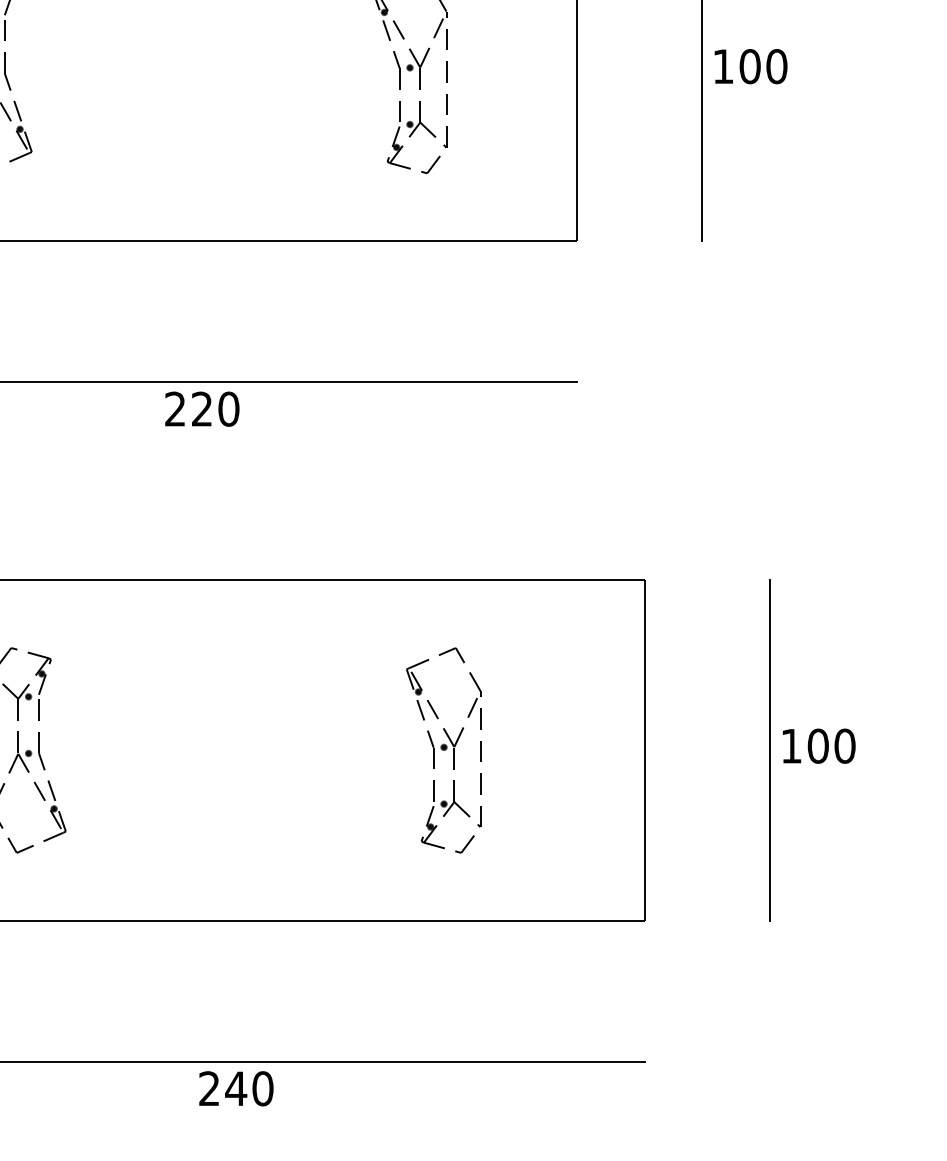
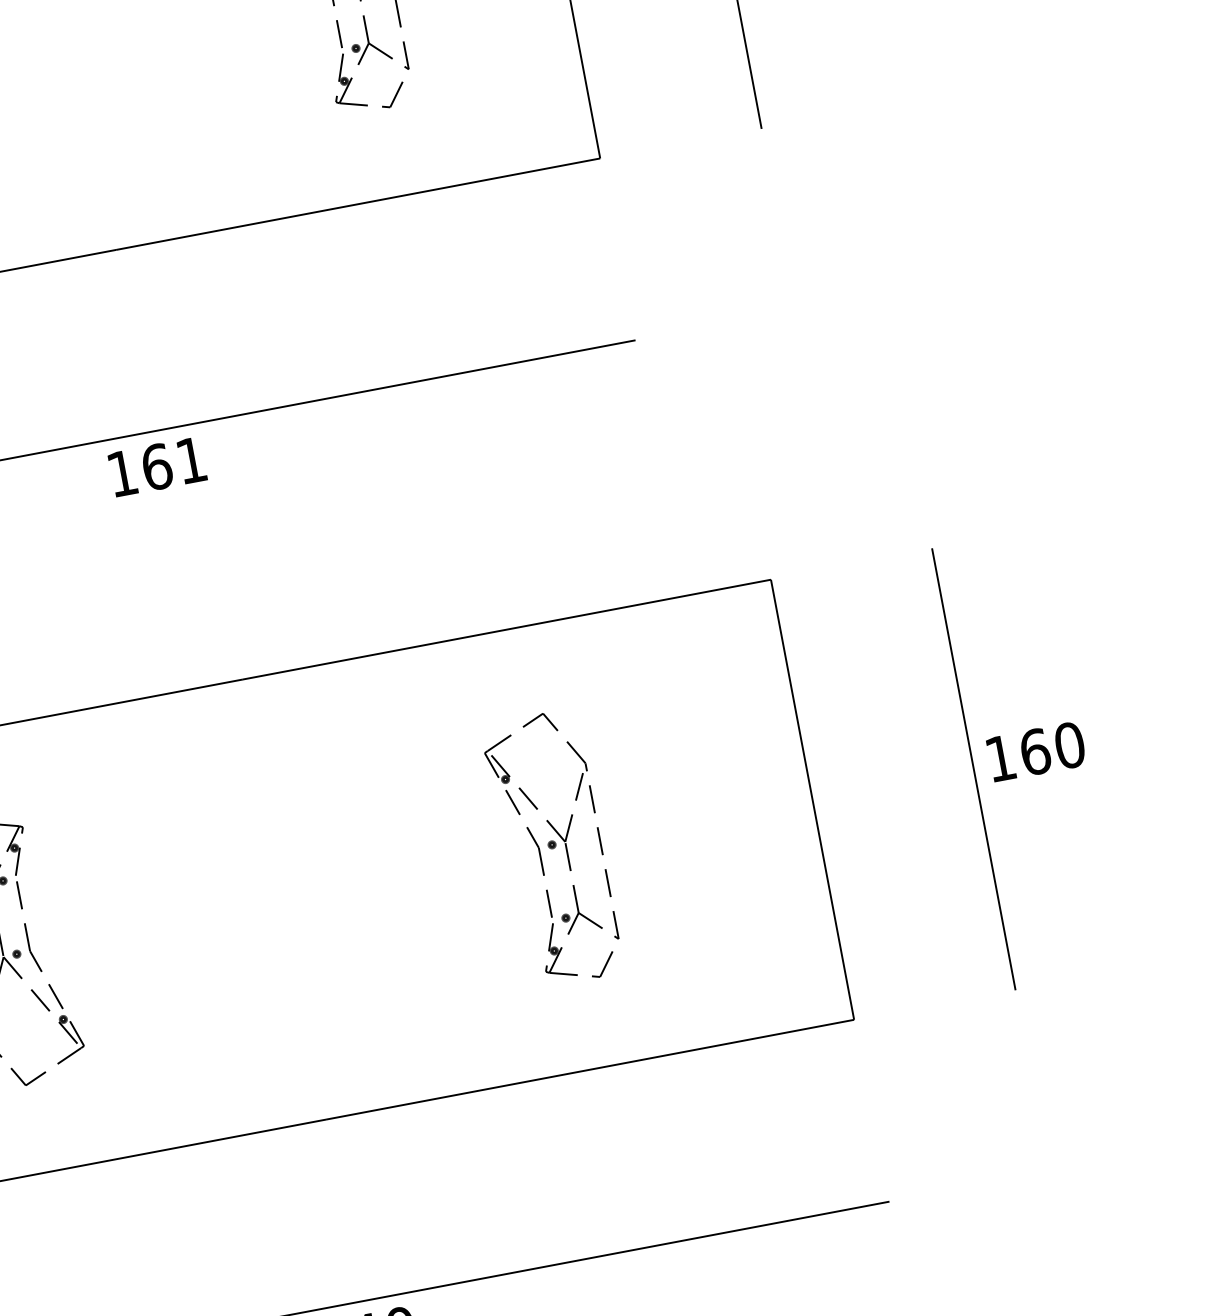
text: (202, 408) -> (157, 465), 220 -> 161
text: (818, 745) -> (1035, 751), 100 -> 160

